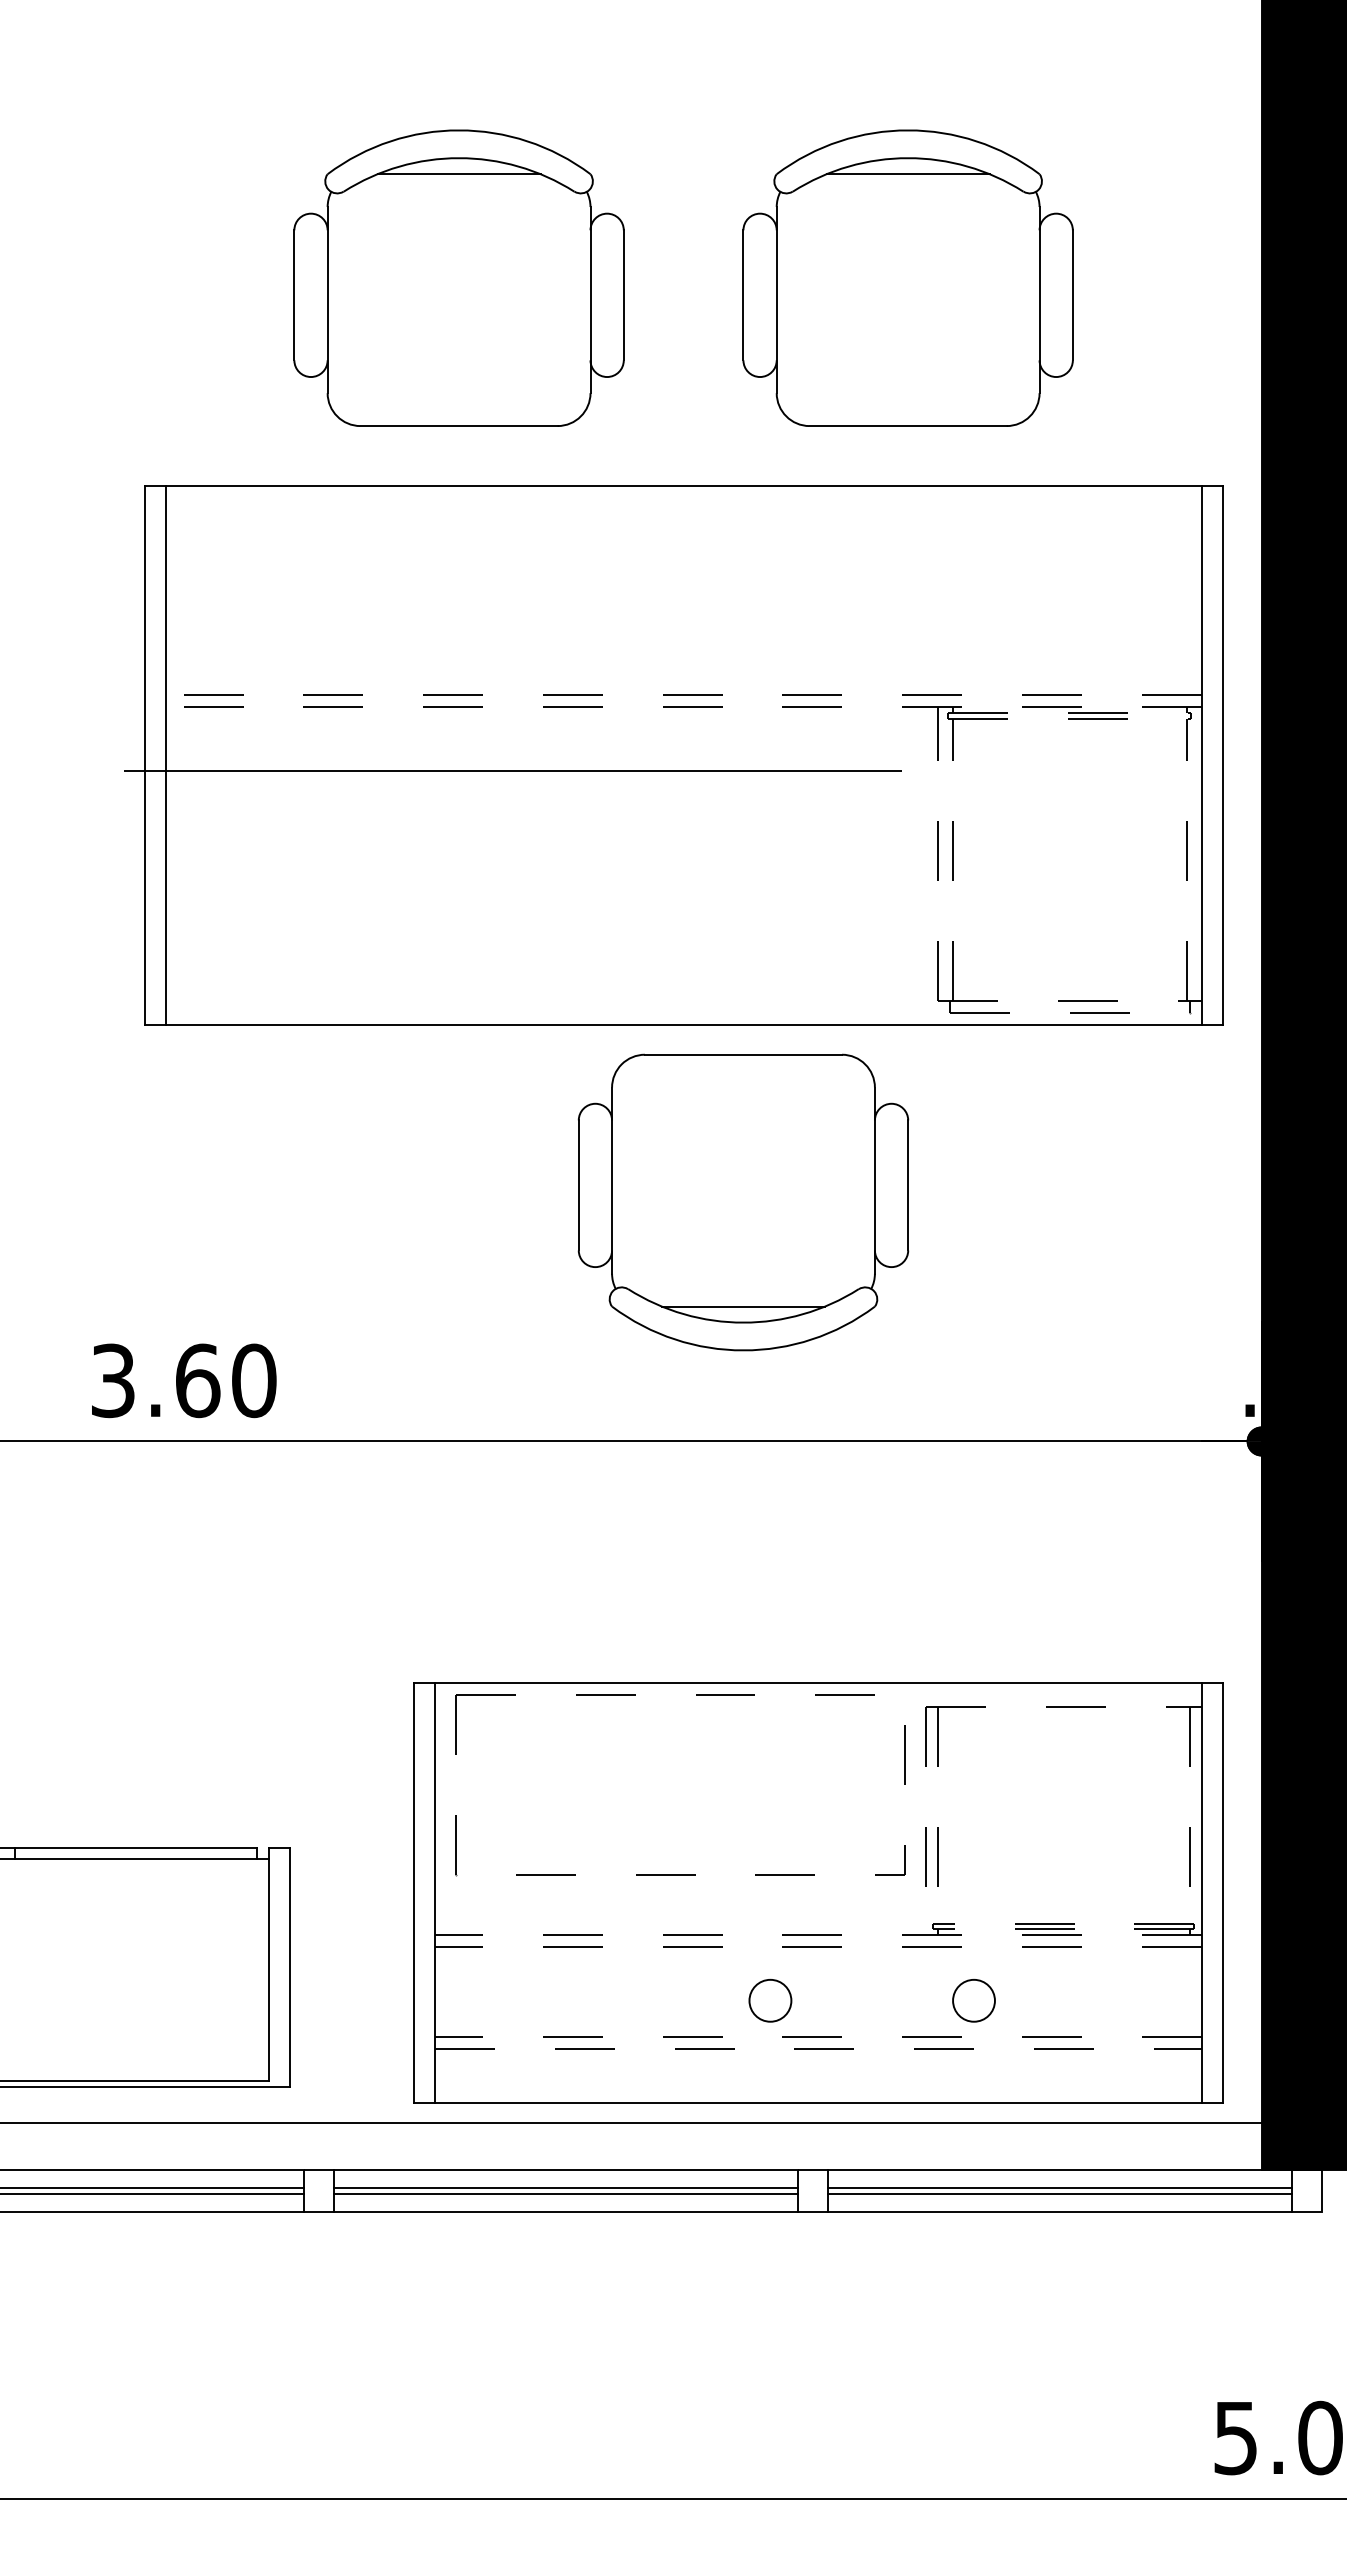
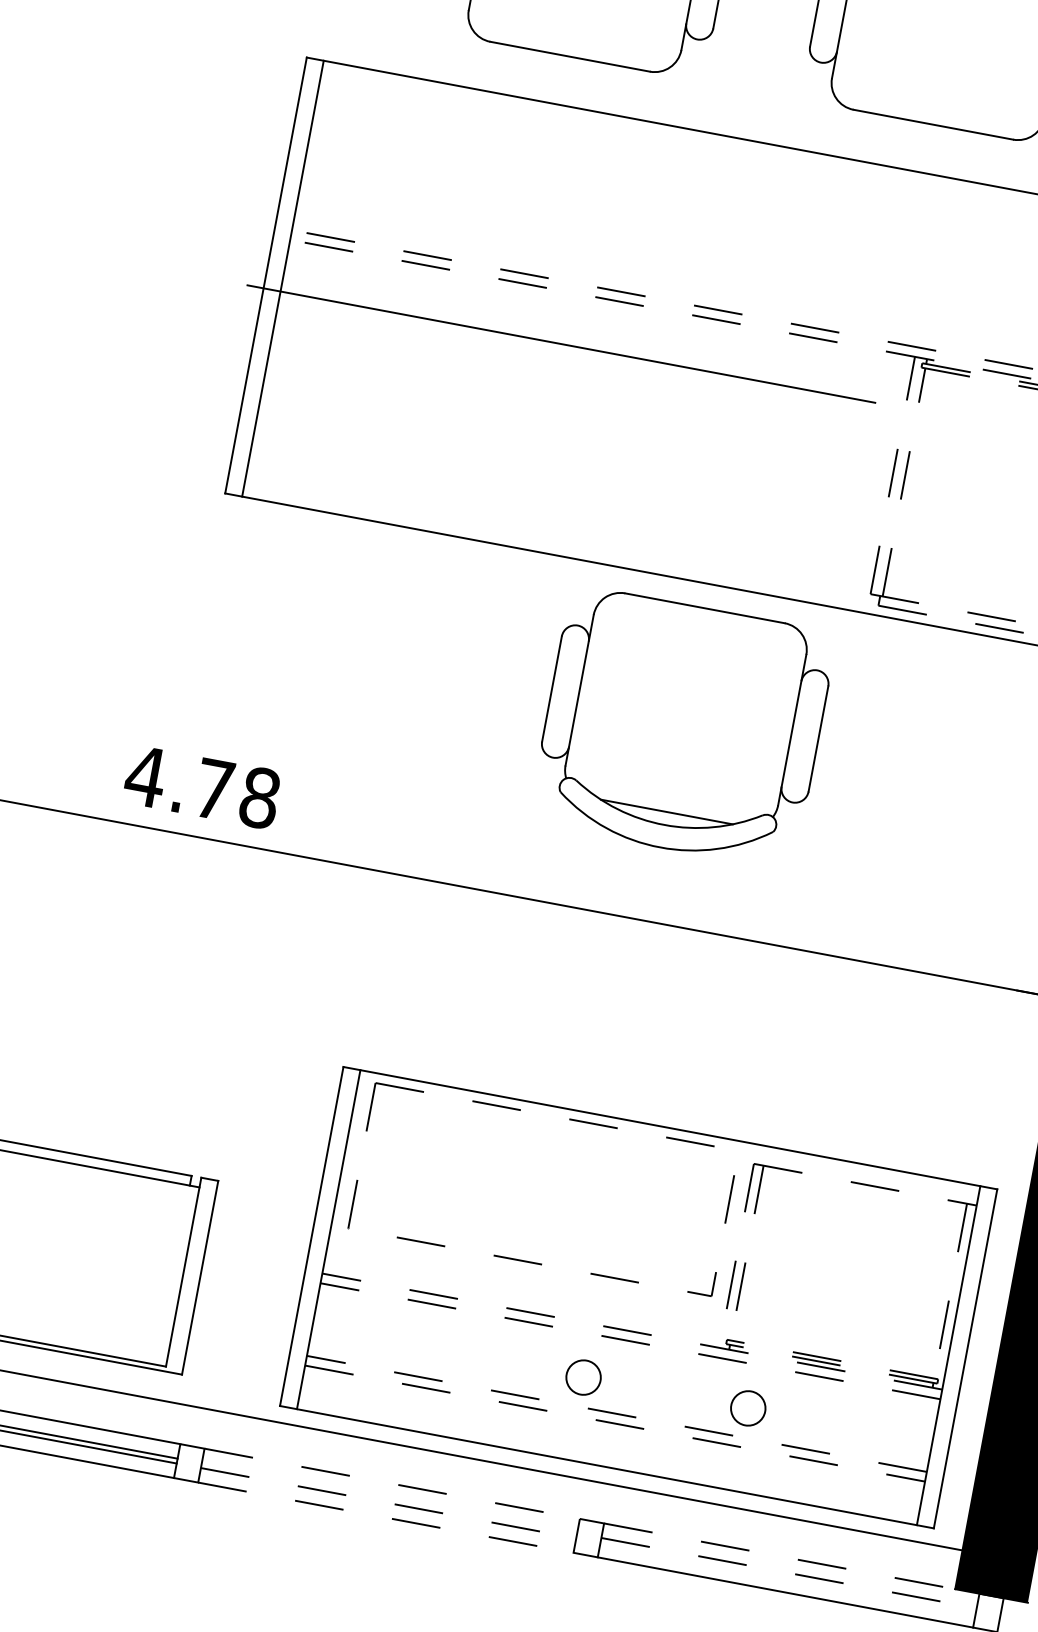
text: (182, 1380) -> (201, 786), 3.60 -> 4.78
line: (566, 2170) -> (392, 1484), solid -> dashed
line: (1060, 2170) -> (792, 1558), solid -> dashed
line: (565, 2188) -> (389, 1498), removed
line: (1060, 2188) -> (789, 1573), solid -> dashed
line: (566, 2194) -> (389, 1503), solid -> dashed
line: (1059, 2194) -> (788, 1578), removed
line: (566, 2212) -> (386, 1517), solid -> dashed

